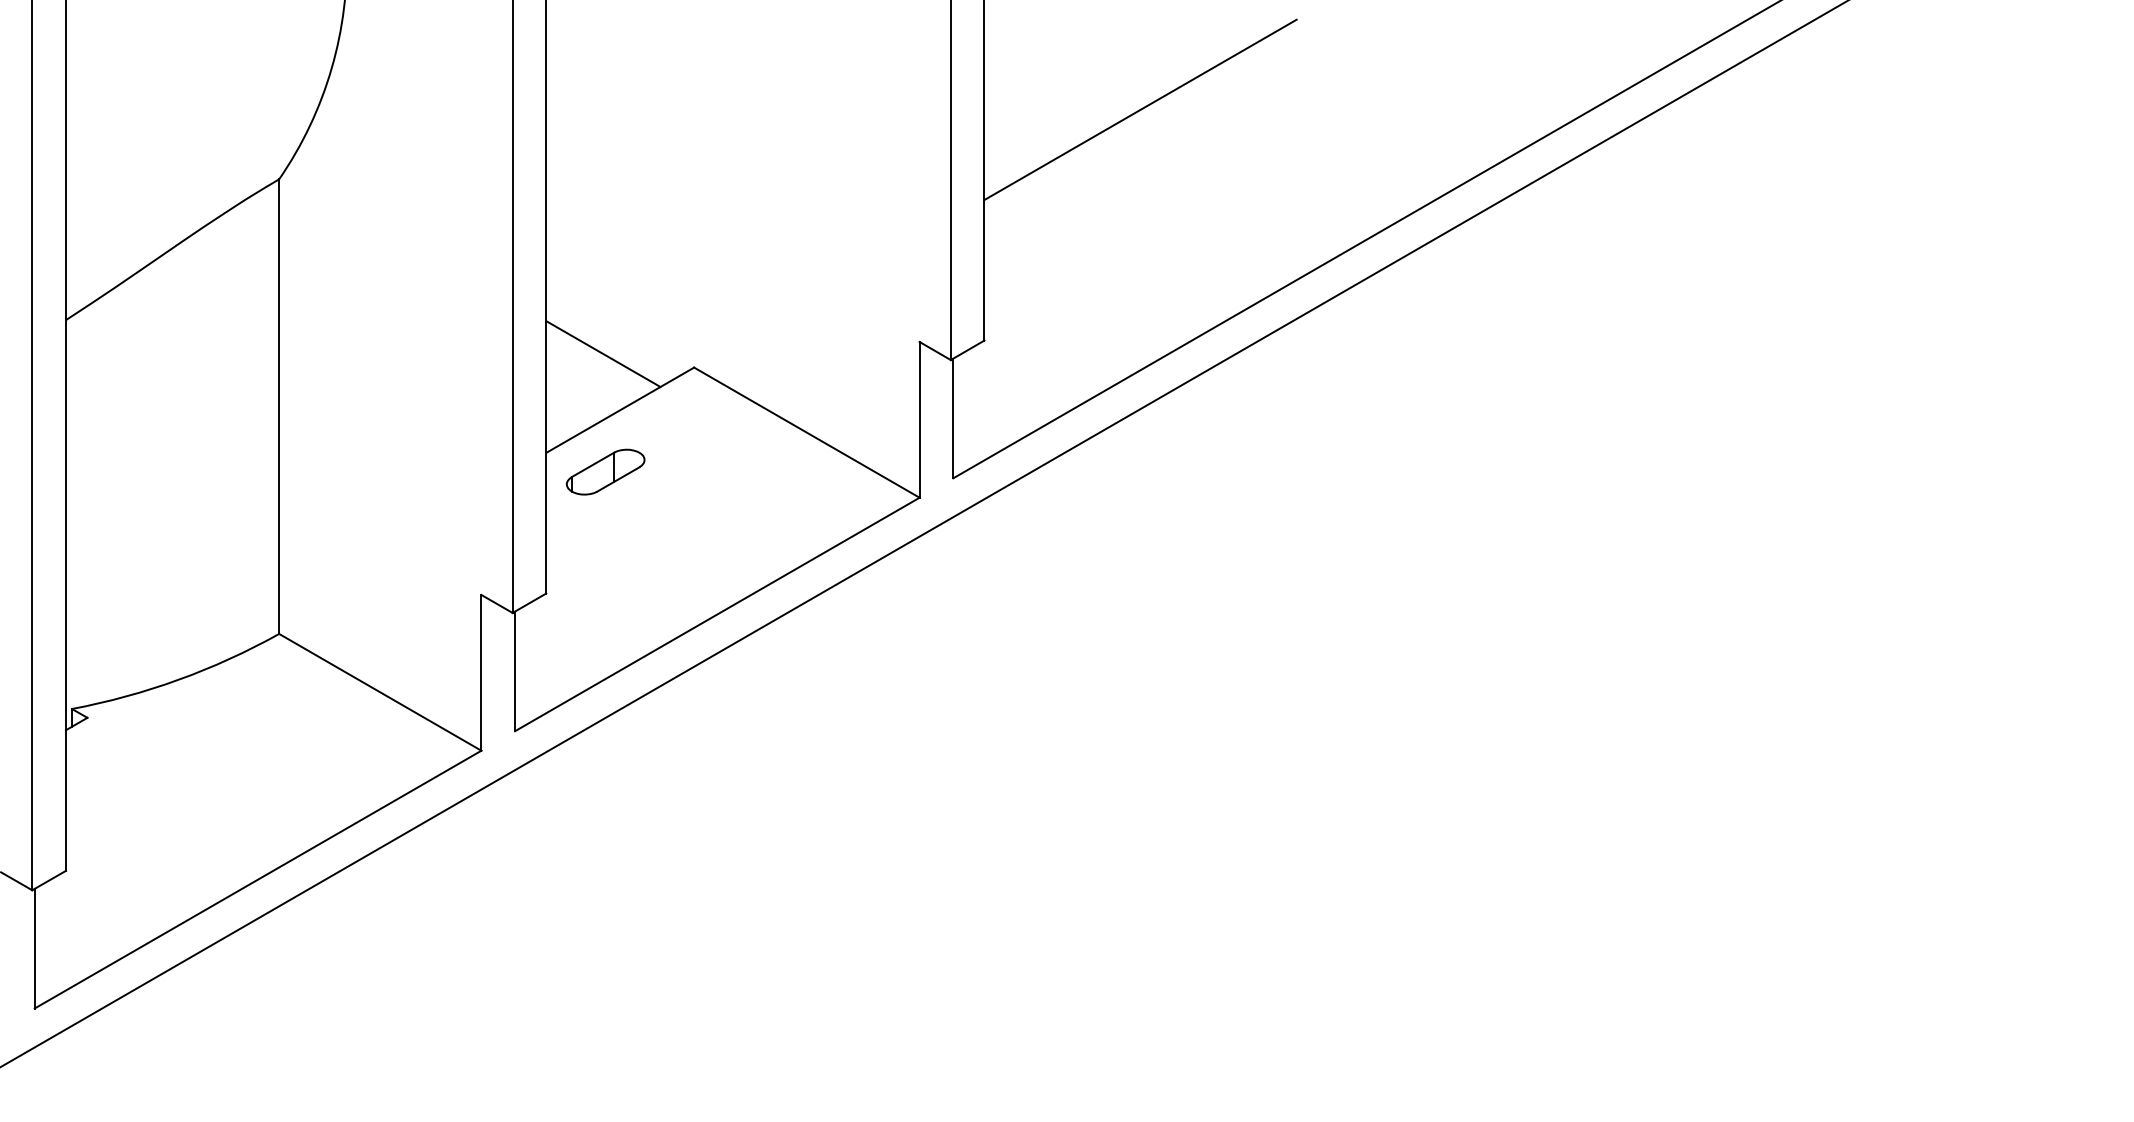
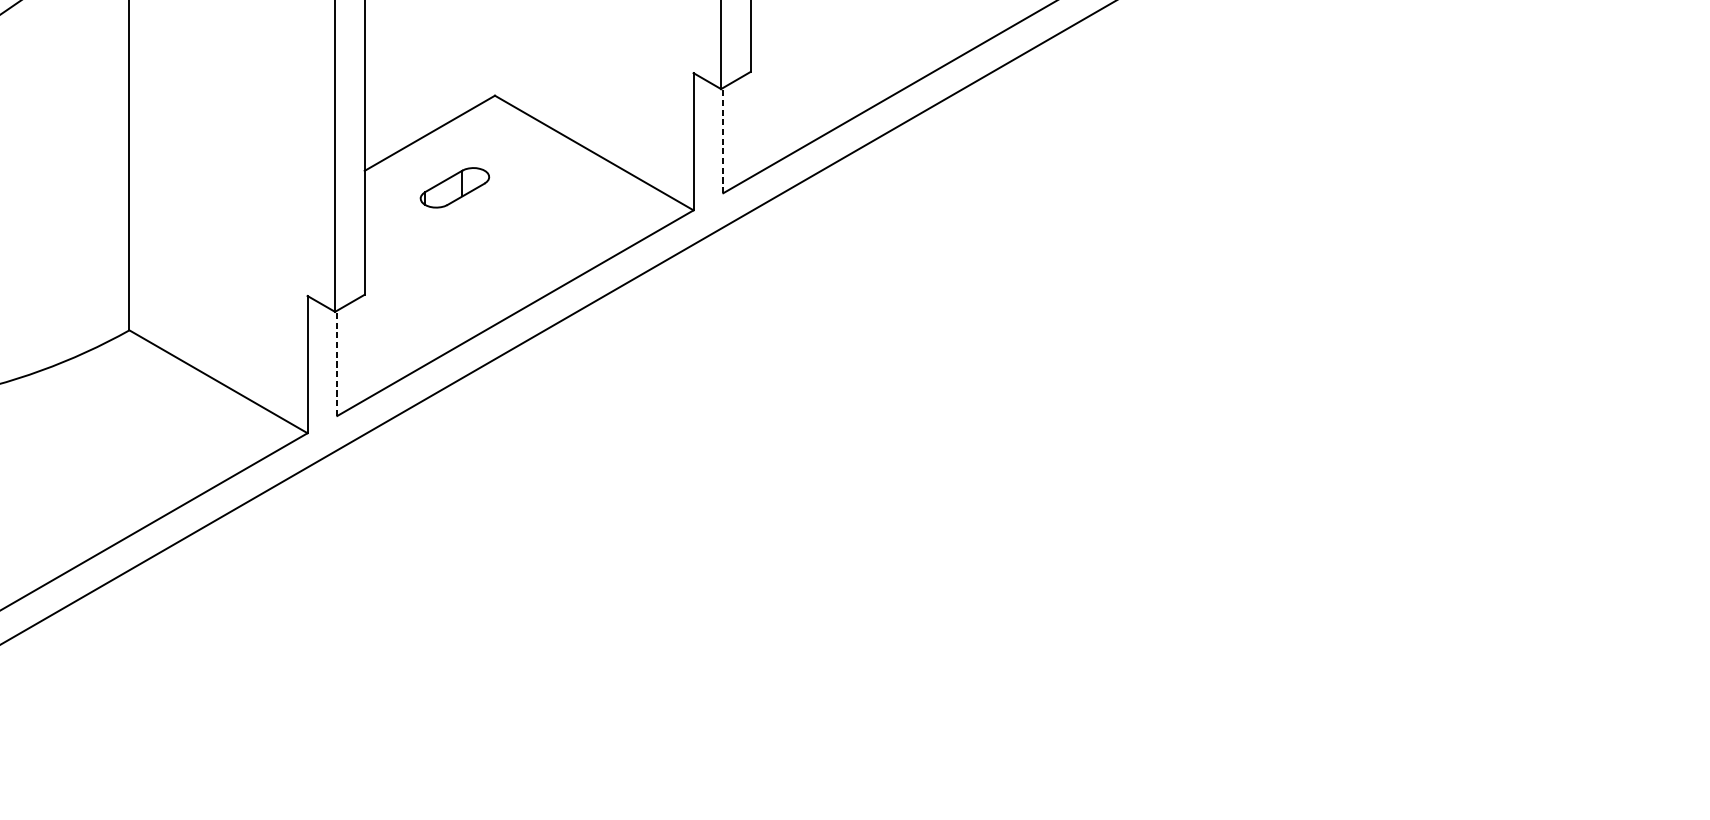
line: (603, 354) -> (415, 84), removed
line: (953, 418) -> (723, 140), solid -> dashed
part: (605, 471) -> (454, 187), moved
line: (515, 671) -> (337, 363), solid -> dashed

